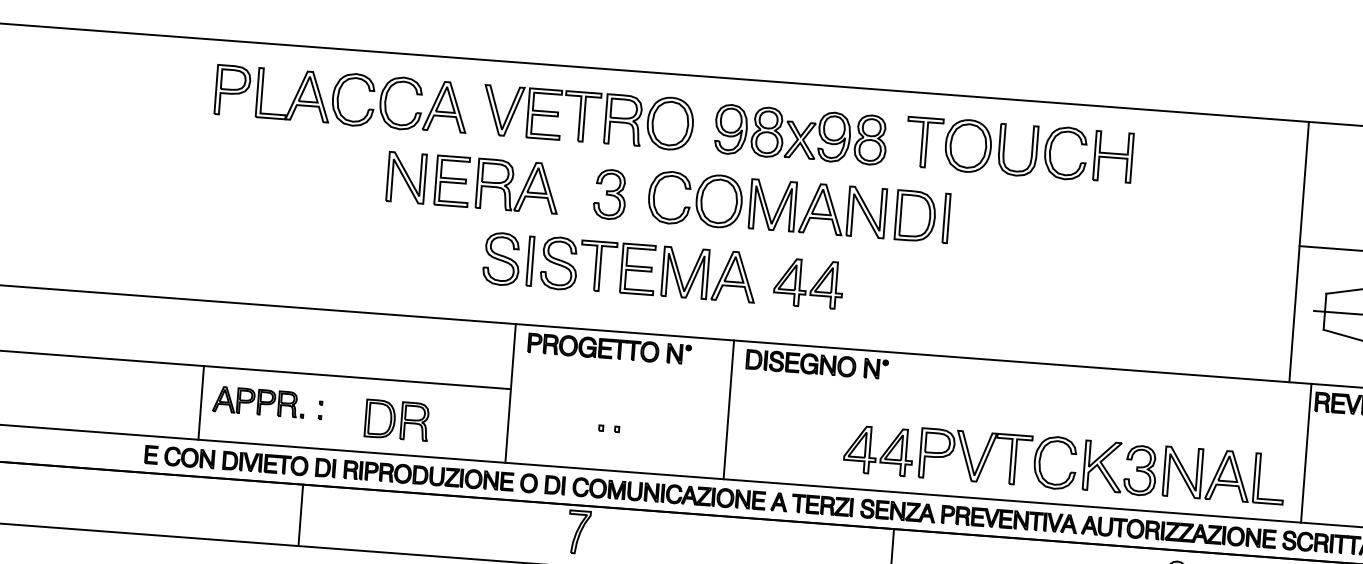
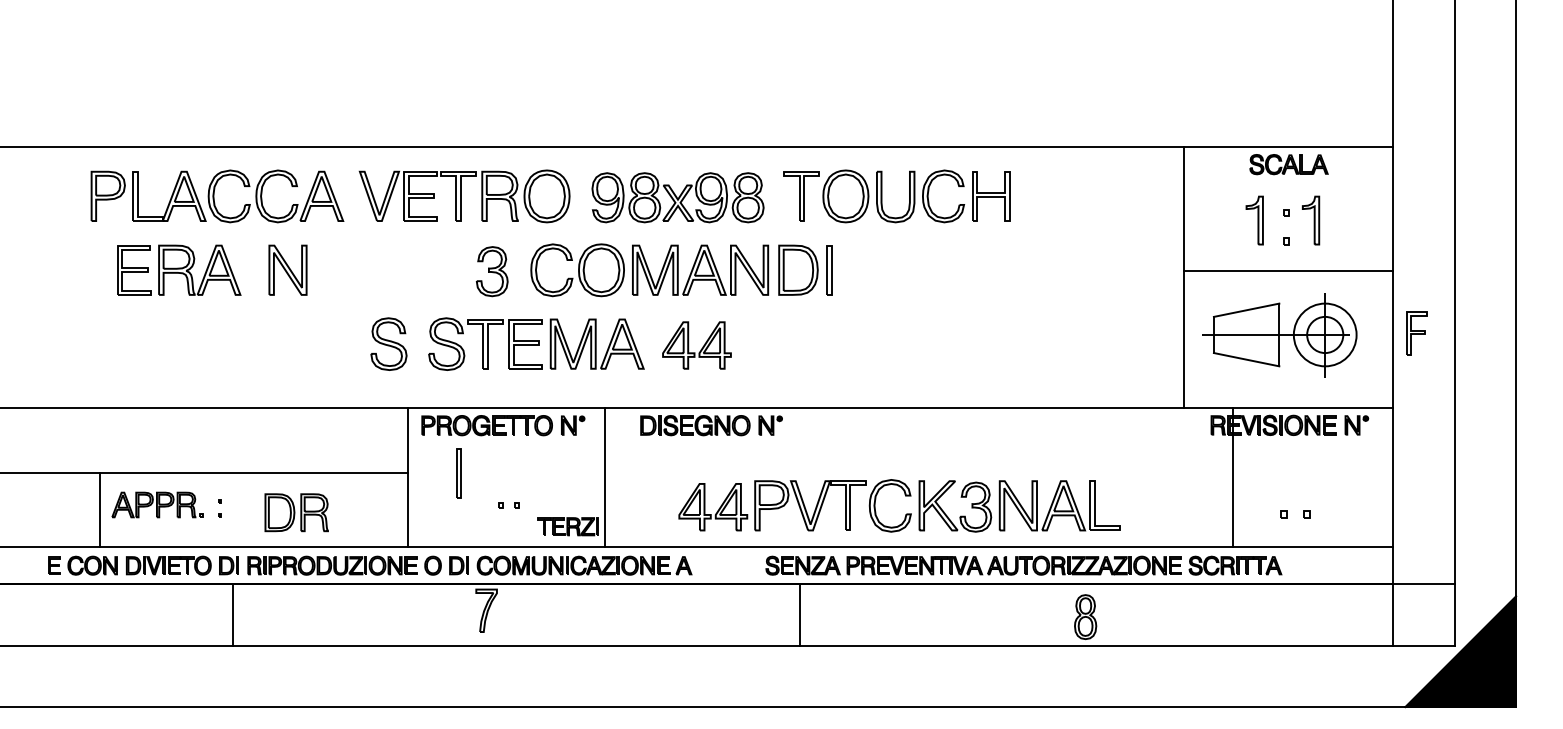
part: (497, 183) -> (179, 269), moved
part: (530, 261) -> (458, 473), moved
line: (728, 409) -> (604, 477), moved
line: (1305, 453) -> (1232, 477), moved
part: (1070, 471) -> (906, 513), moved
part: (821, 505) -> (567, 526), moved
line: (300, 515) -> (232, 614), moved

